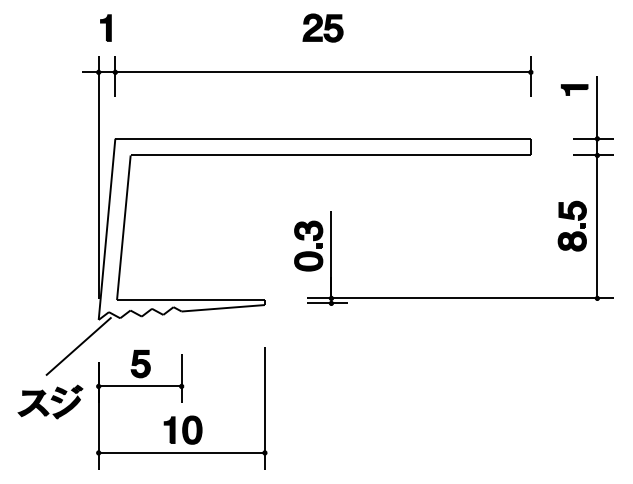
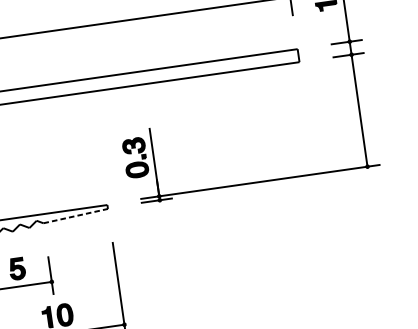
part: (571, 225) -> (339, 112), removed
line: (223, 308) -> (75, 216), solid -> dashed

